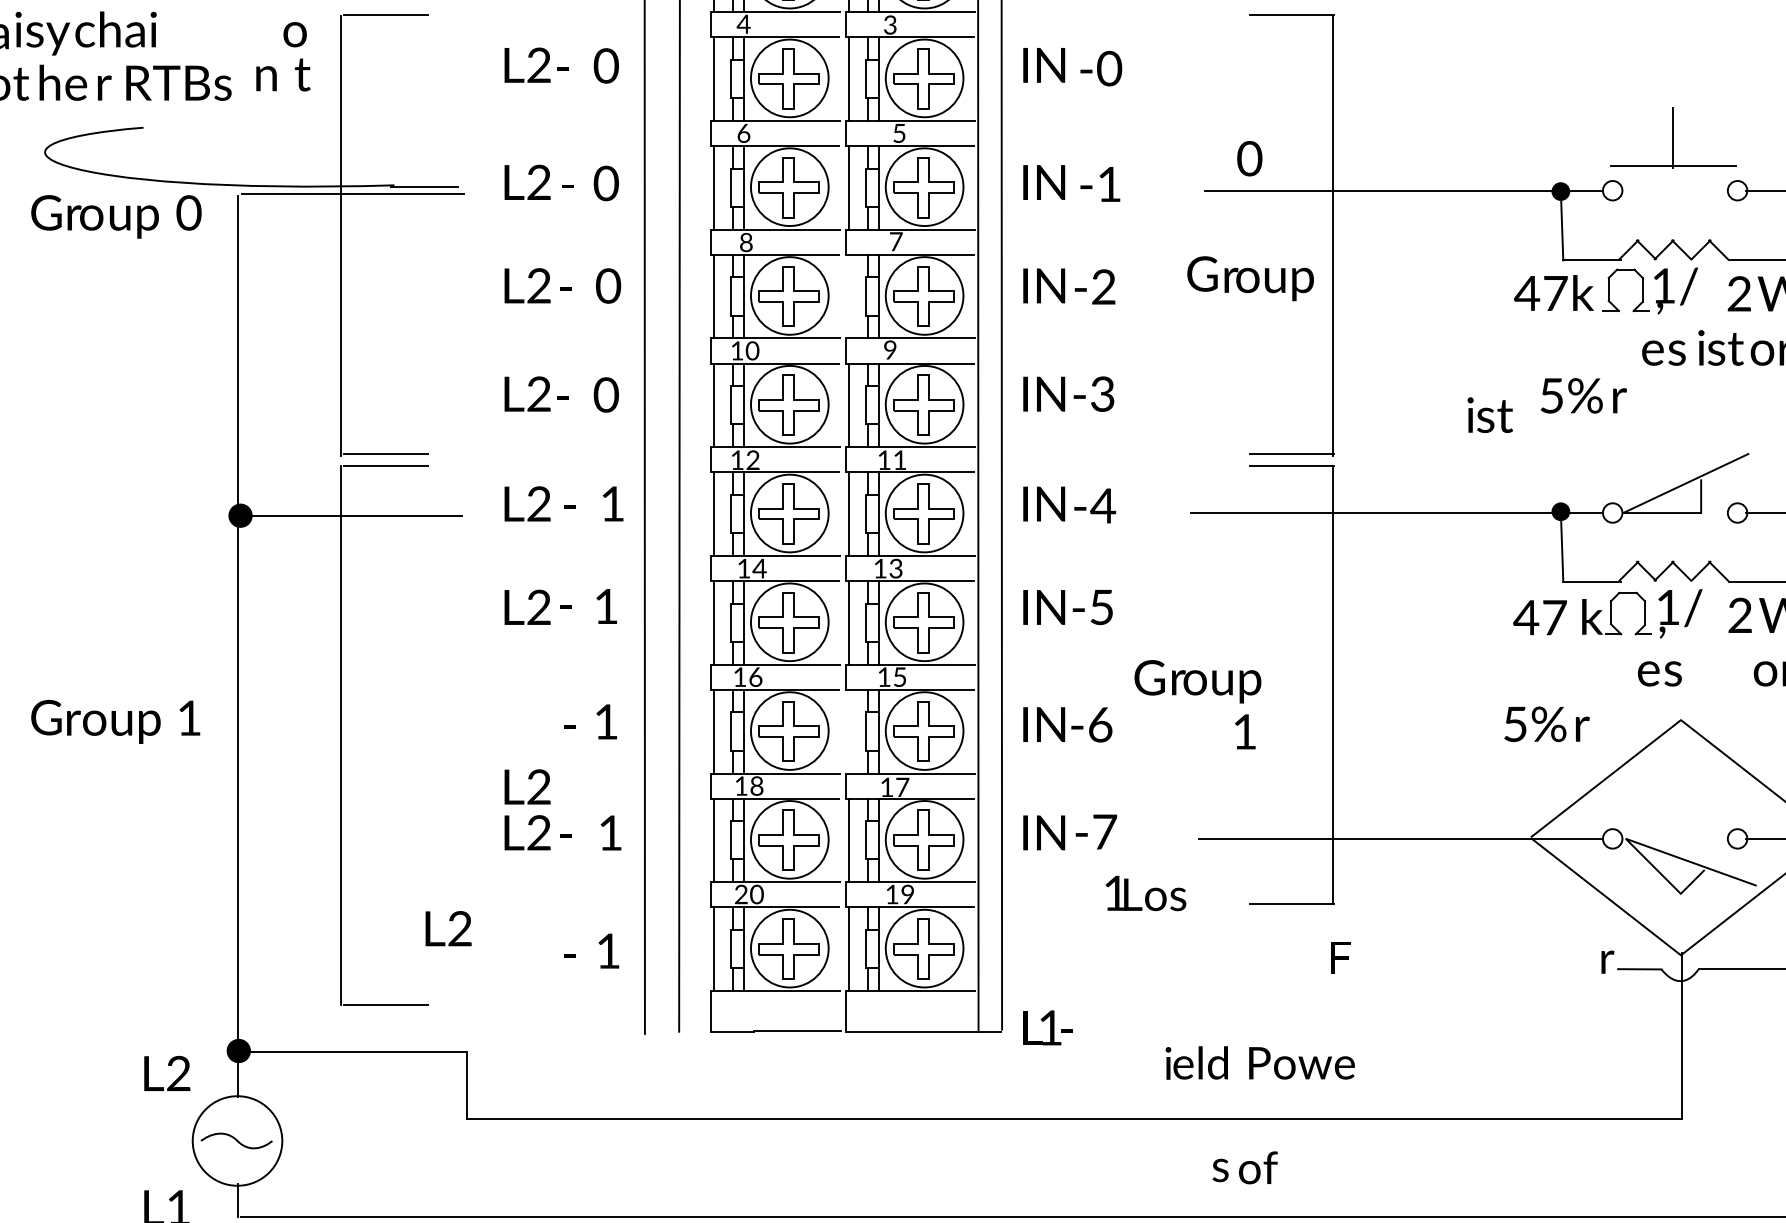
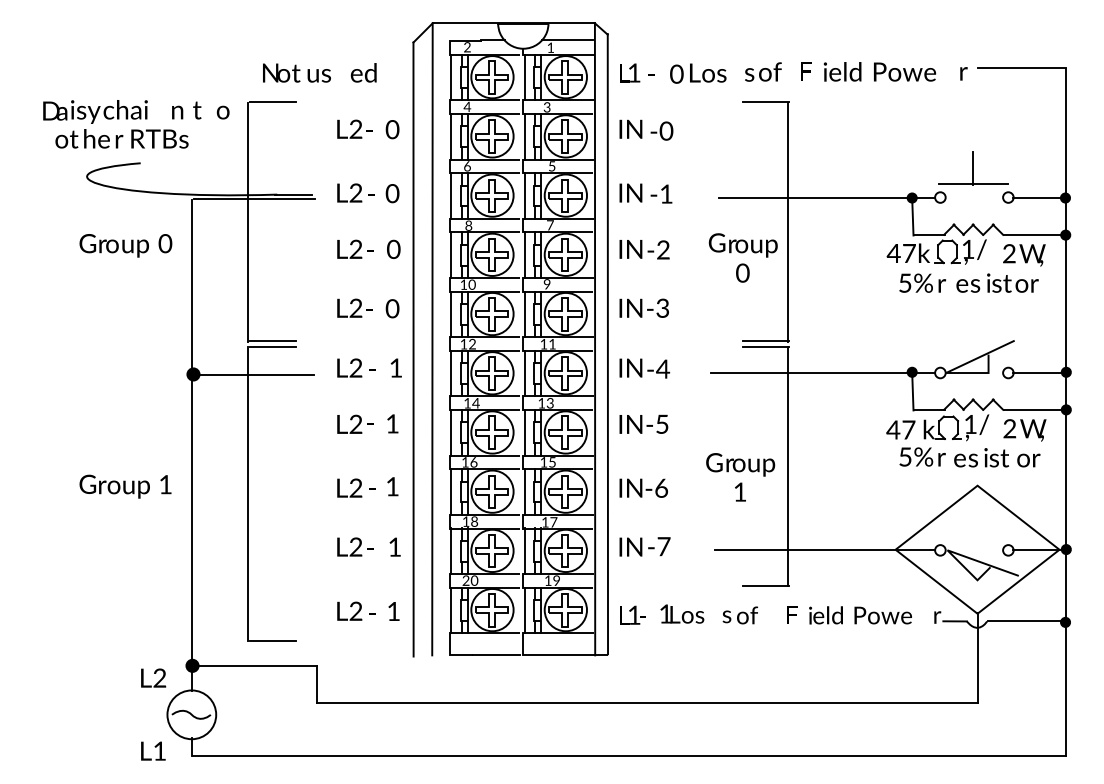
text: (282, 74) -> (186, 110), moved
text: (1249, 157) -> (742, 272), moved
text: (115, 216) -> (125, 245), moved
line: (848, 295) -> (524, 254), added
text: (1583, 394) -> (922, 282), moved
text: (1489, 414) -> (996, 457), moved
text: (1197, 681) -> (740, 464), moved
text: (1546, 723) -> (922, 456), moved
line: (848, 730) -> (524, 491), added
text: (527, 785) -> (349, 487), moved
text: (1146, 892) -> (682, 613), moved
text: (448, 927) -> (349, 610), moved
text: (1047, 1026) -> (632, 614), moved
text: (1260, 1063) -> (860, 615), moved
text: (1243, 1167) -> (739, 615), moved

